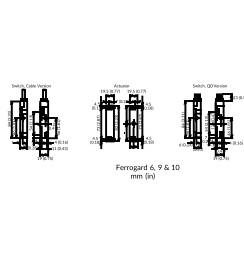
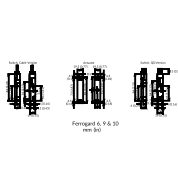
text: (147, 171) -> (95, 126), moved

